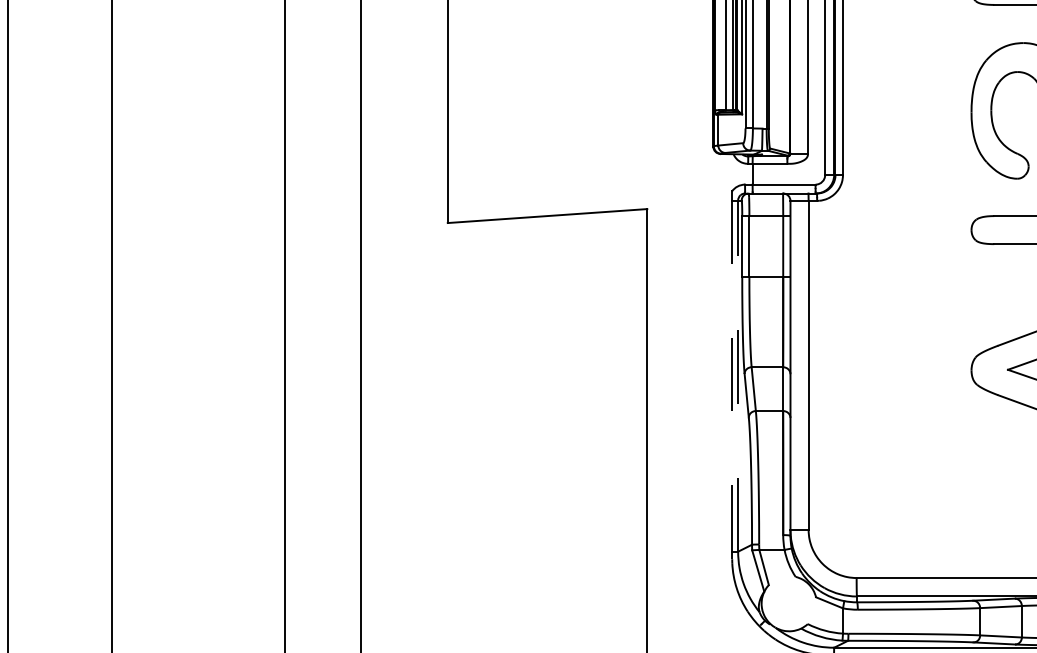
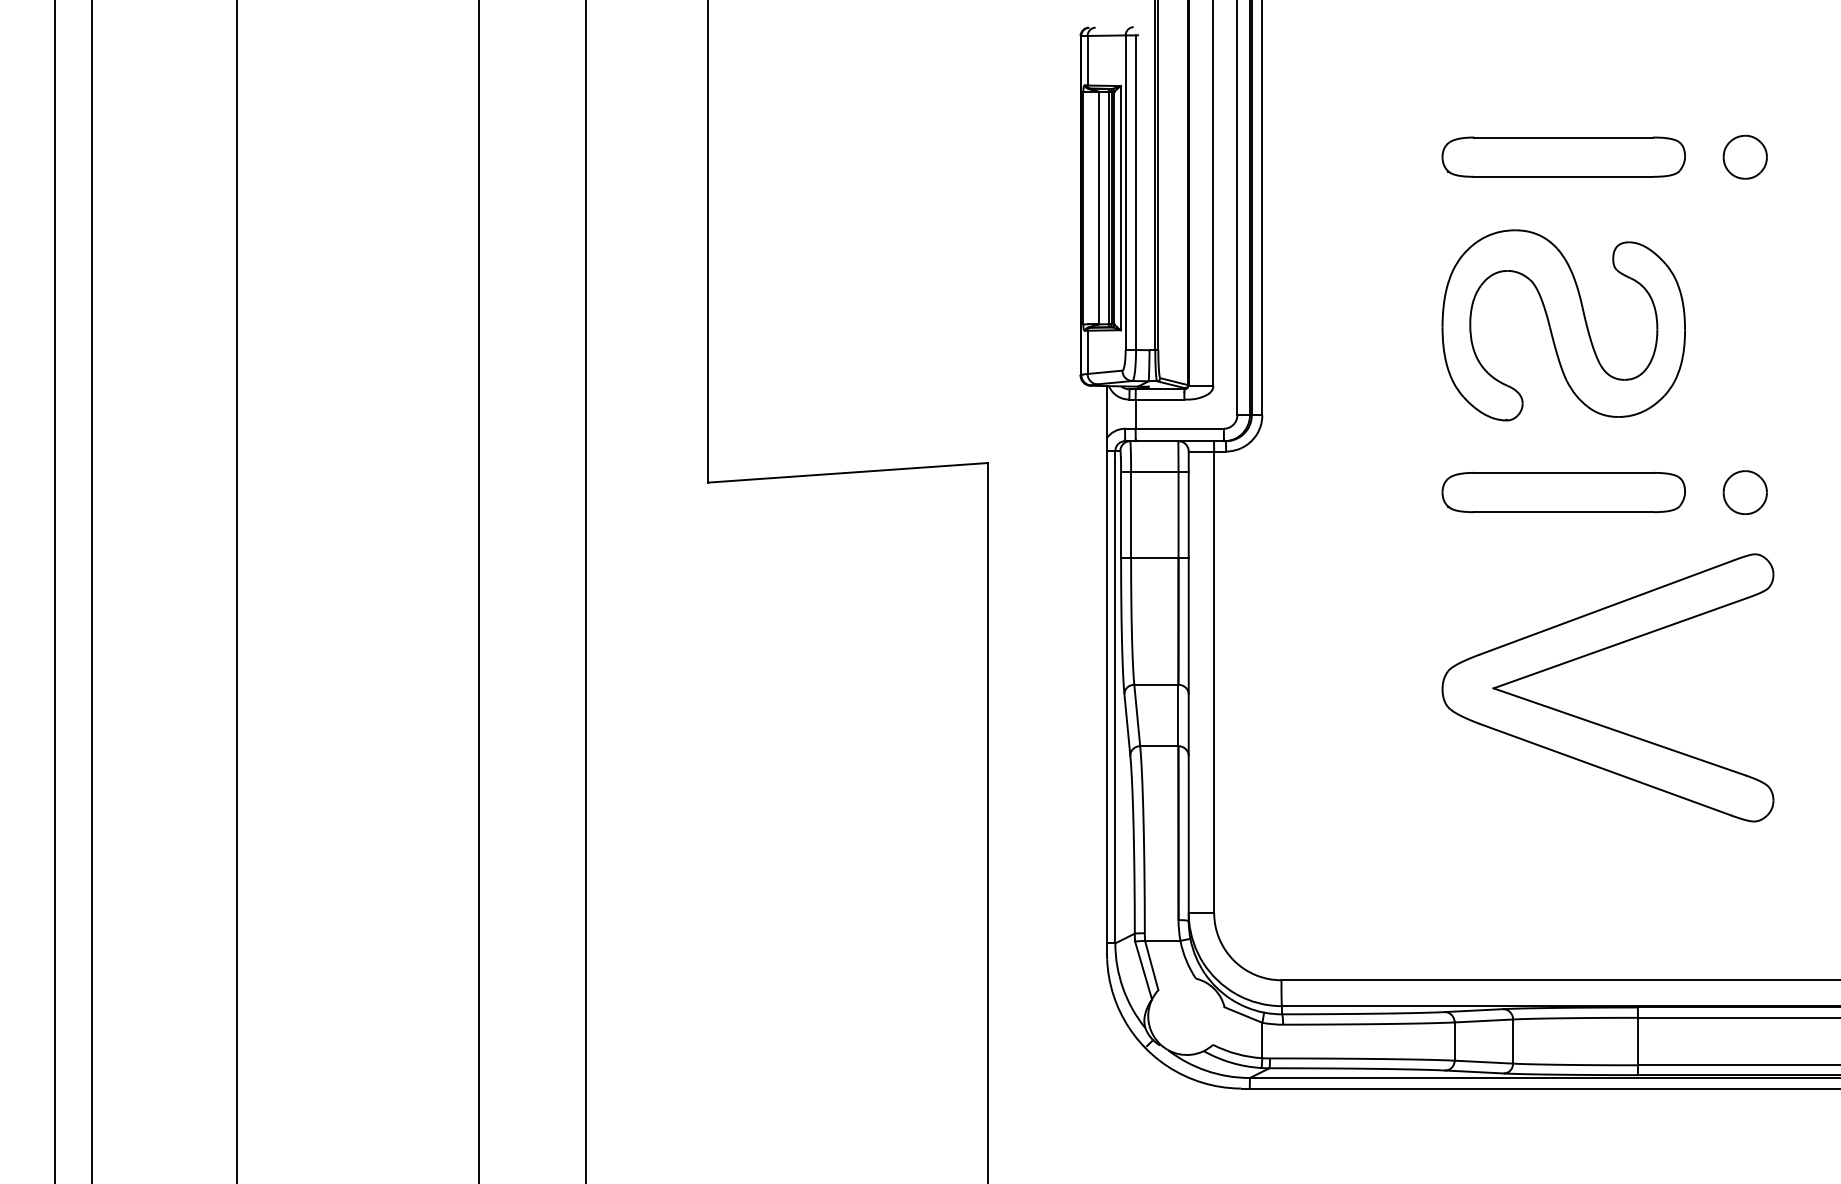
line: (732, 357) -> (1107, 670), dashed -> solid
line: (738, 375) -> (1115, 696), dashed -> solid

